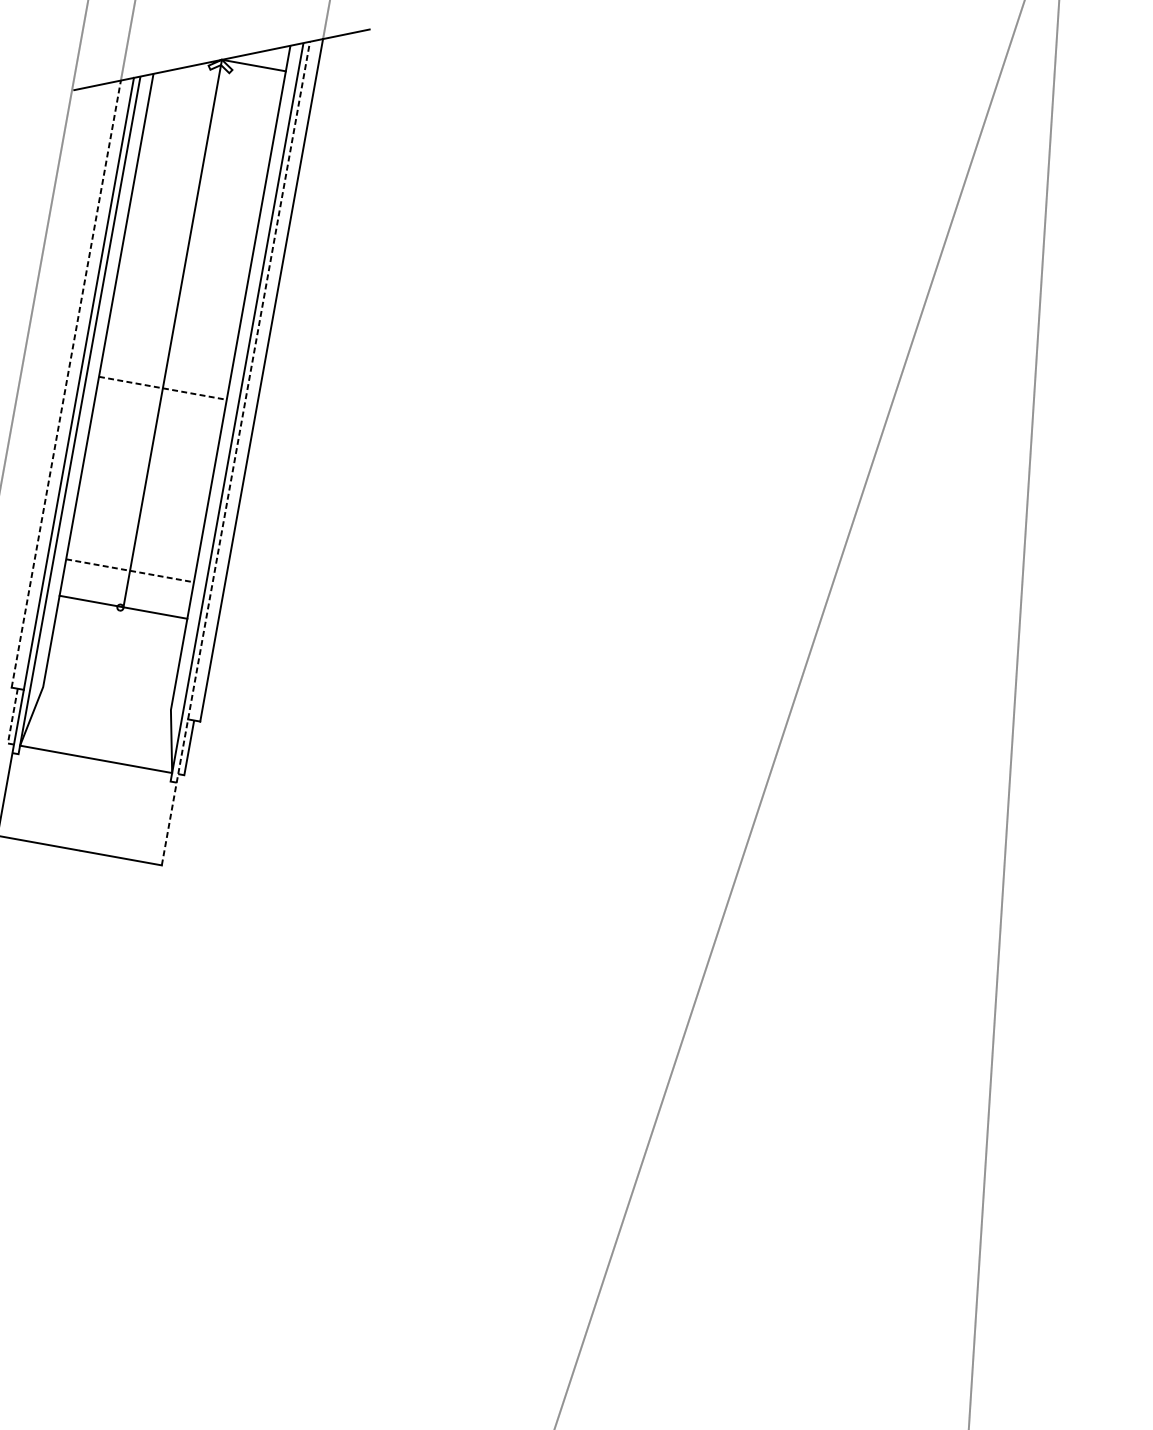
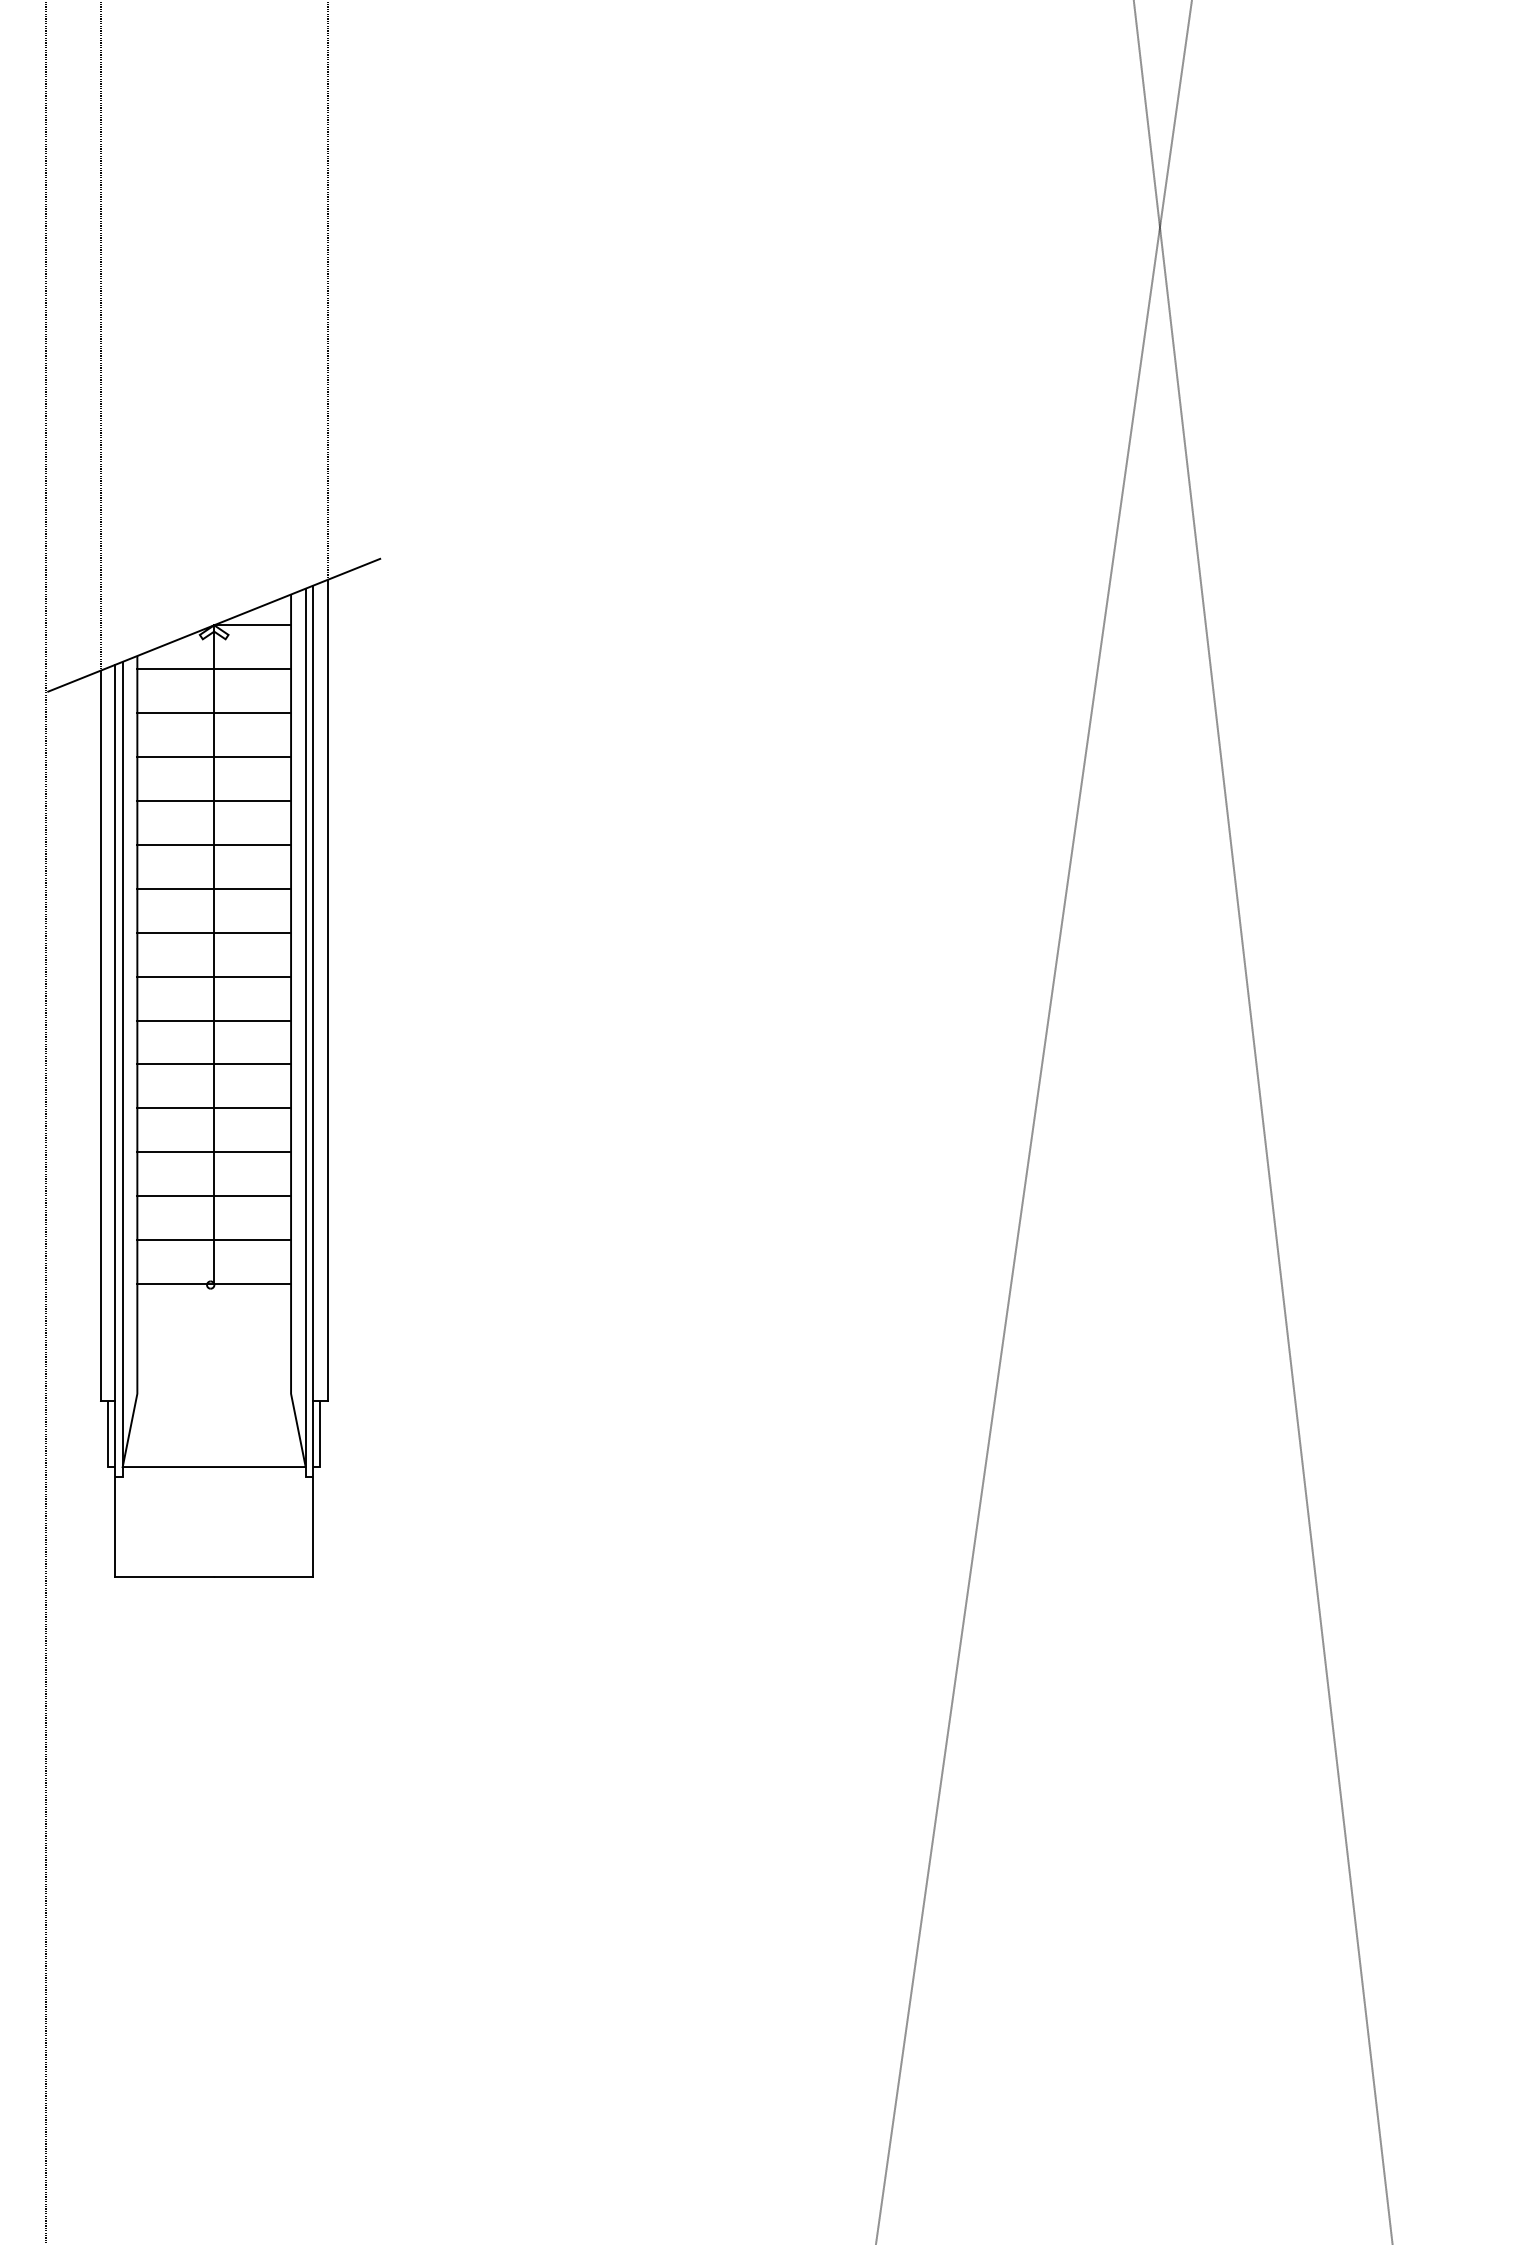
line: (215, 96) -> (214, 669), added
line: (209, 133) -> (214, 713), added
line: (202, 169) -> (214, 757), added
line: (196, 205) -> (214, 800), added
line: (189, 242) -> (214, 844), added
line: (182, 278) -> (214, 888), added
line: (176, 315) -> (214, 932), added
line: (169, 351) -> (214, 976), added
line: (66, 383) -> (100, 1035), dashed -> solid
line: (163, 388) -> (214, 1020), dashed -> solid
line: (156, 424) -> (214, 1064), added
line: (236, 452) -> (313, 1080), dashed -> solid
line: (149, 461) -> (214, 1108), added
line: (143, 498) -> (214, 1152), added
line: (136, 534) -> (214, 1196), added
line: (130, 571) -> (214, 1240), dashed -> solid
line: (12, 720) -> (108, 1439), dashed -> solid

